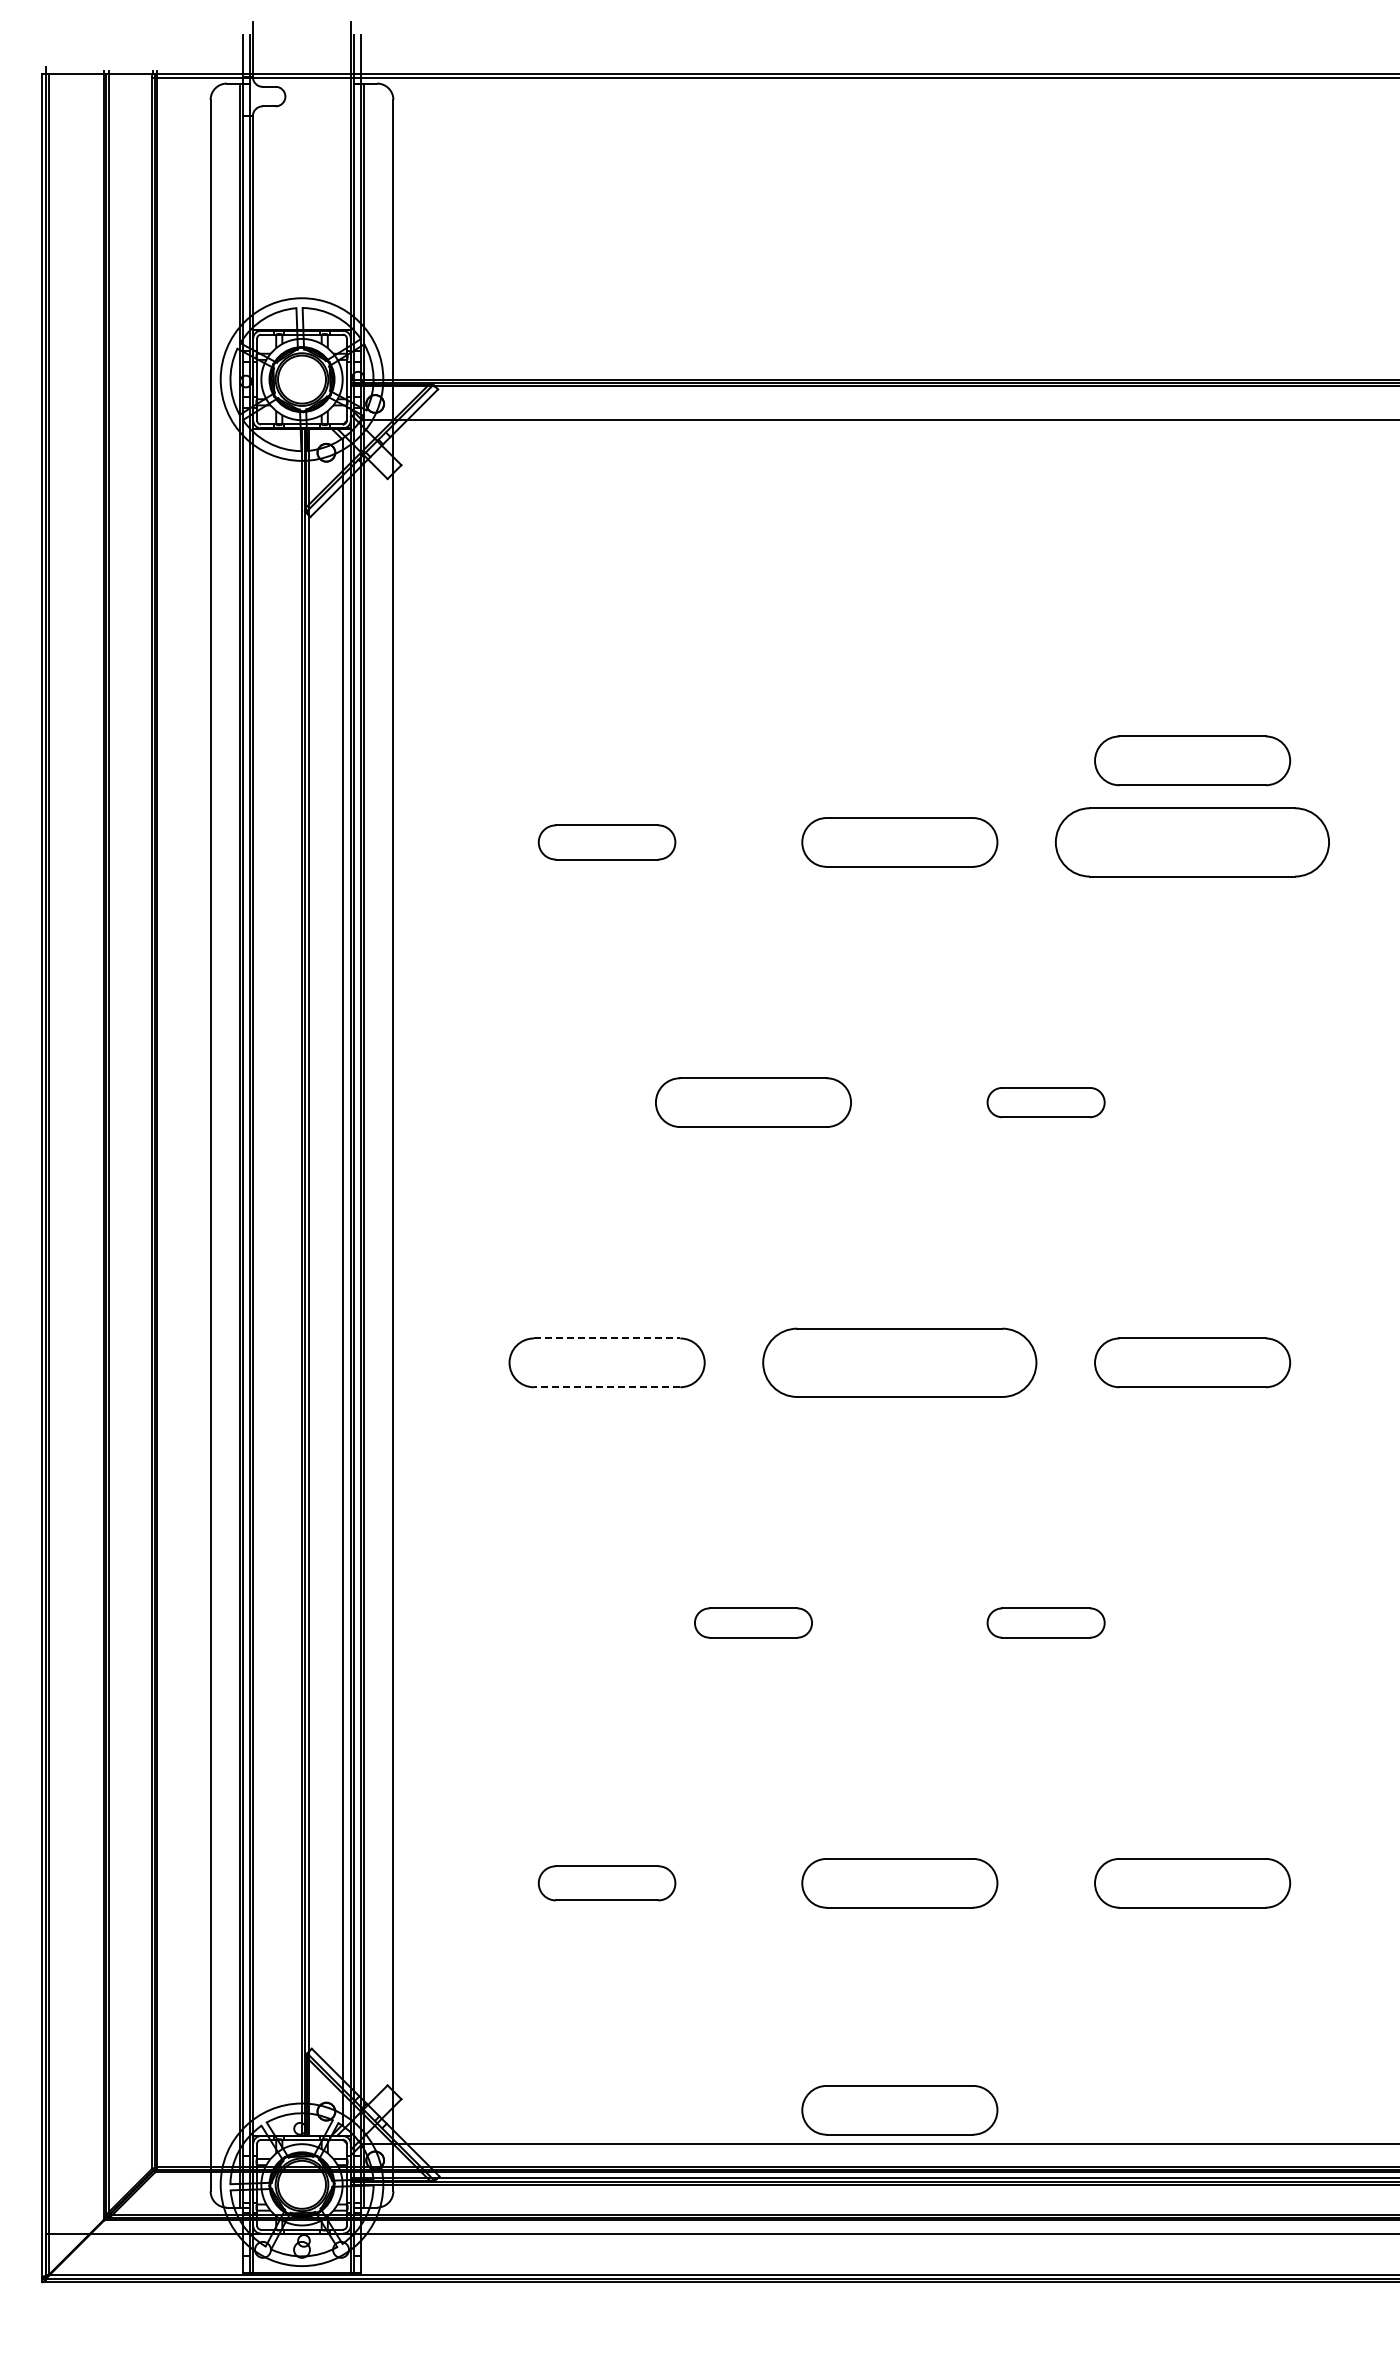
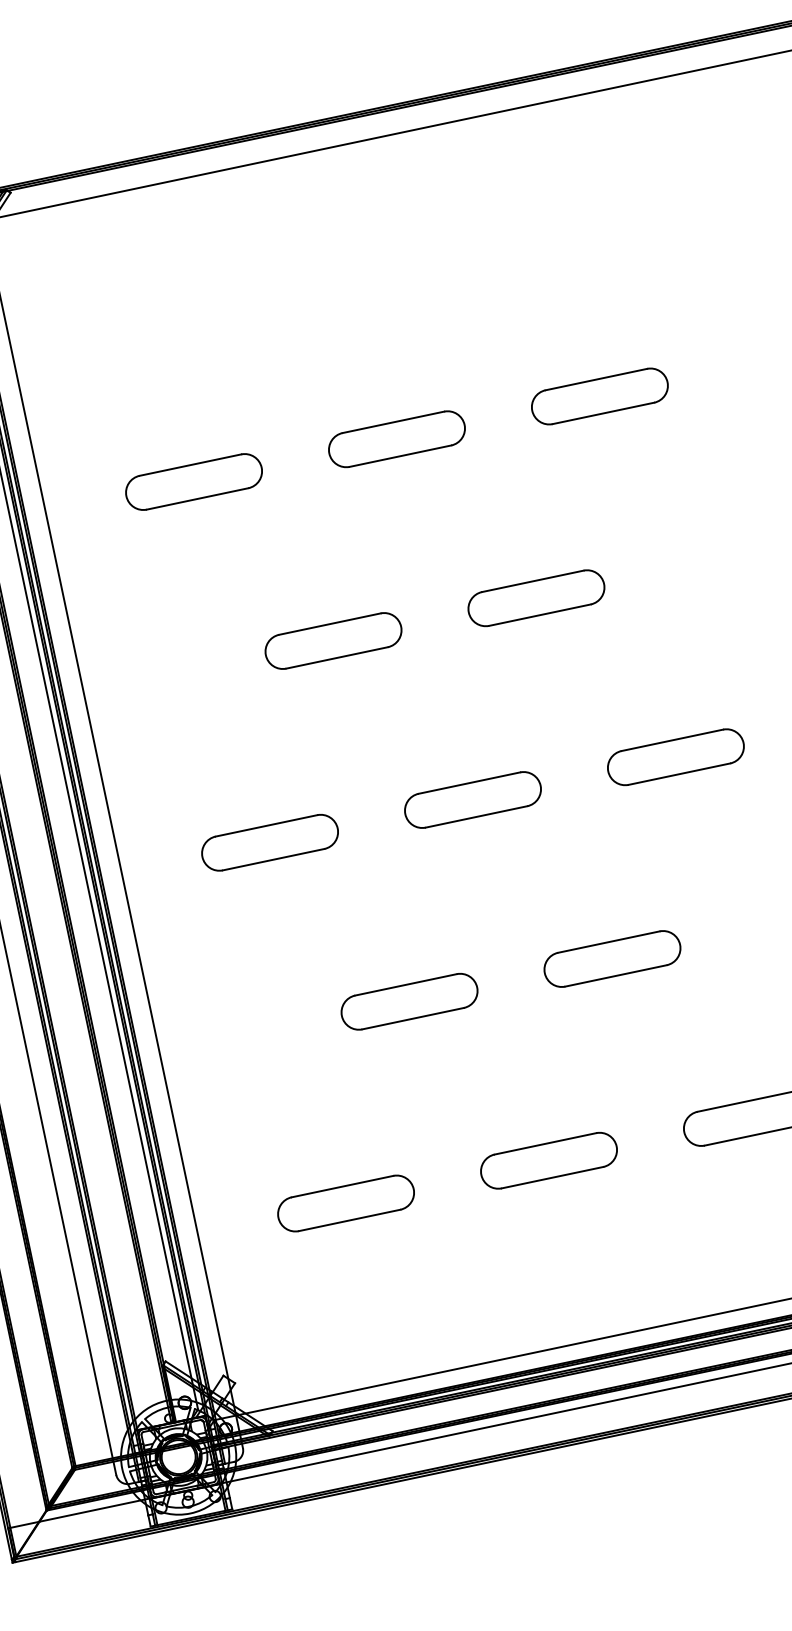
part: (1192, 760) -> (587, 339), removed
part: (606, 842) -> (193, 482), size x1.43
part: (1192, 842) -> (599, 396), size x0.71
part: (1045, 1102) -> (535, 598), size x1.67
line: (607, 1338) -> (266, 825), dashed -> solid
part: (899, 1362) -> (472, 799), size x0.71
line: (606, 1387) -> (273, 859), dashed -> solid
part: (753, 1622) -> (409, 1001), size x1.67
part: (1045, 1622) -> (611, 958), size x1.67
part: (606, 1883) -> (345, 1203), size x1.43
part: (899, 2110) -> (581, 1318), removed

